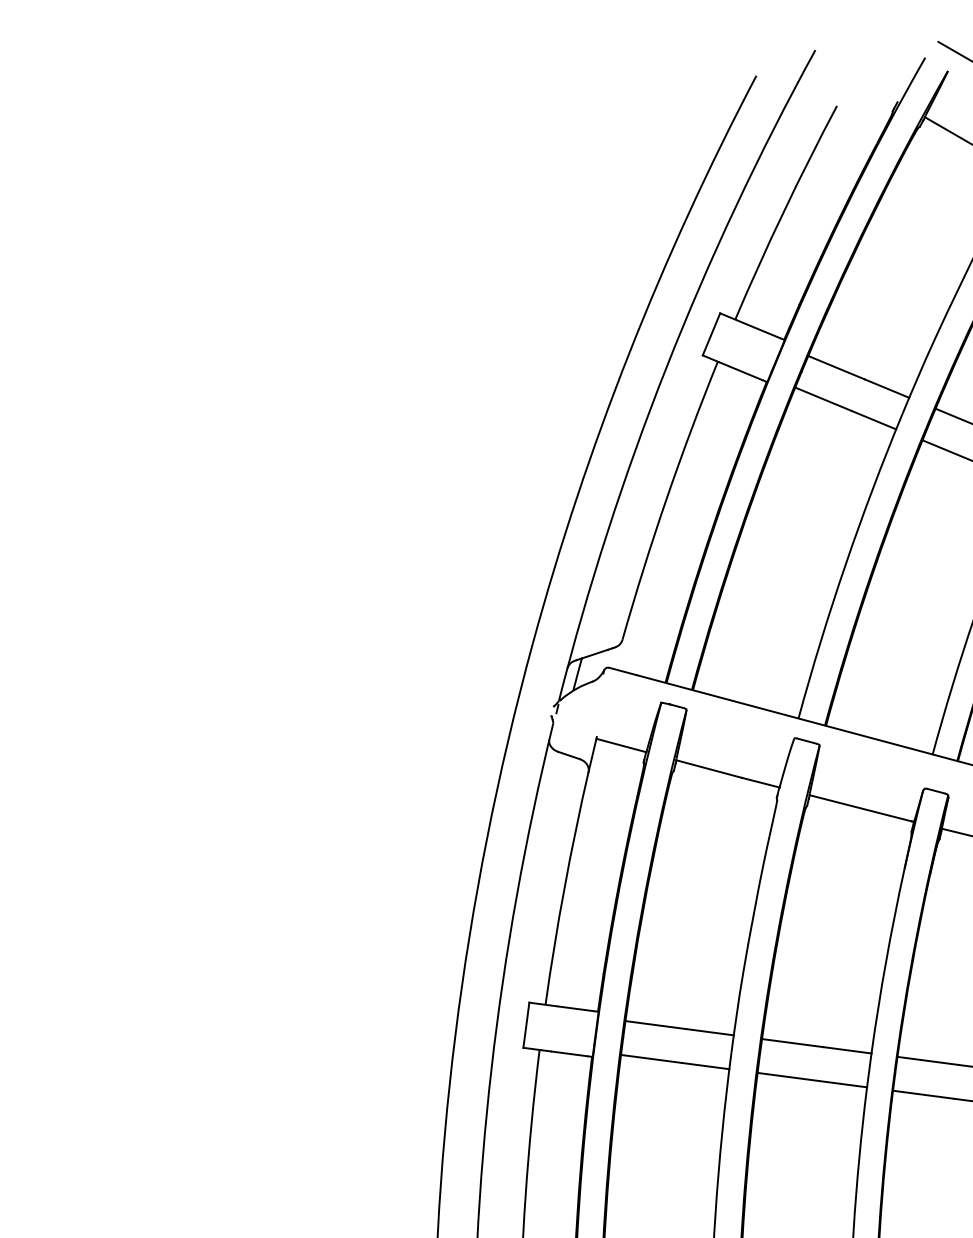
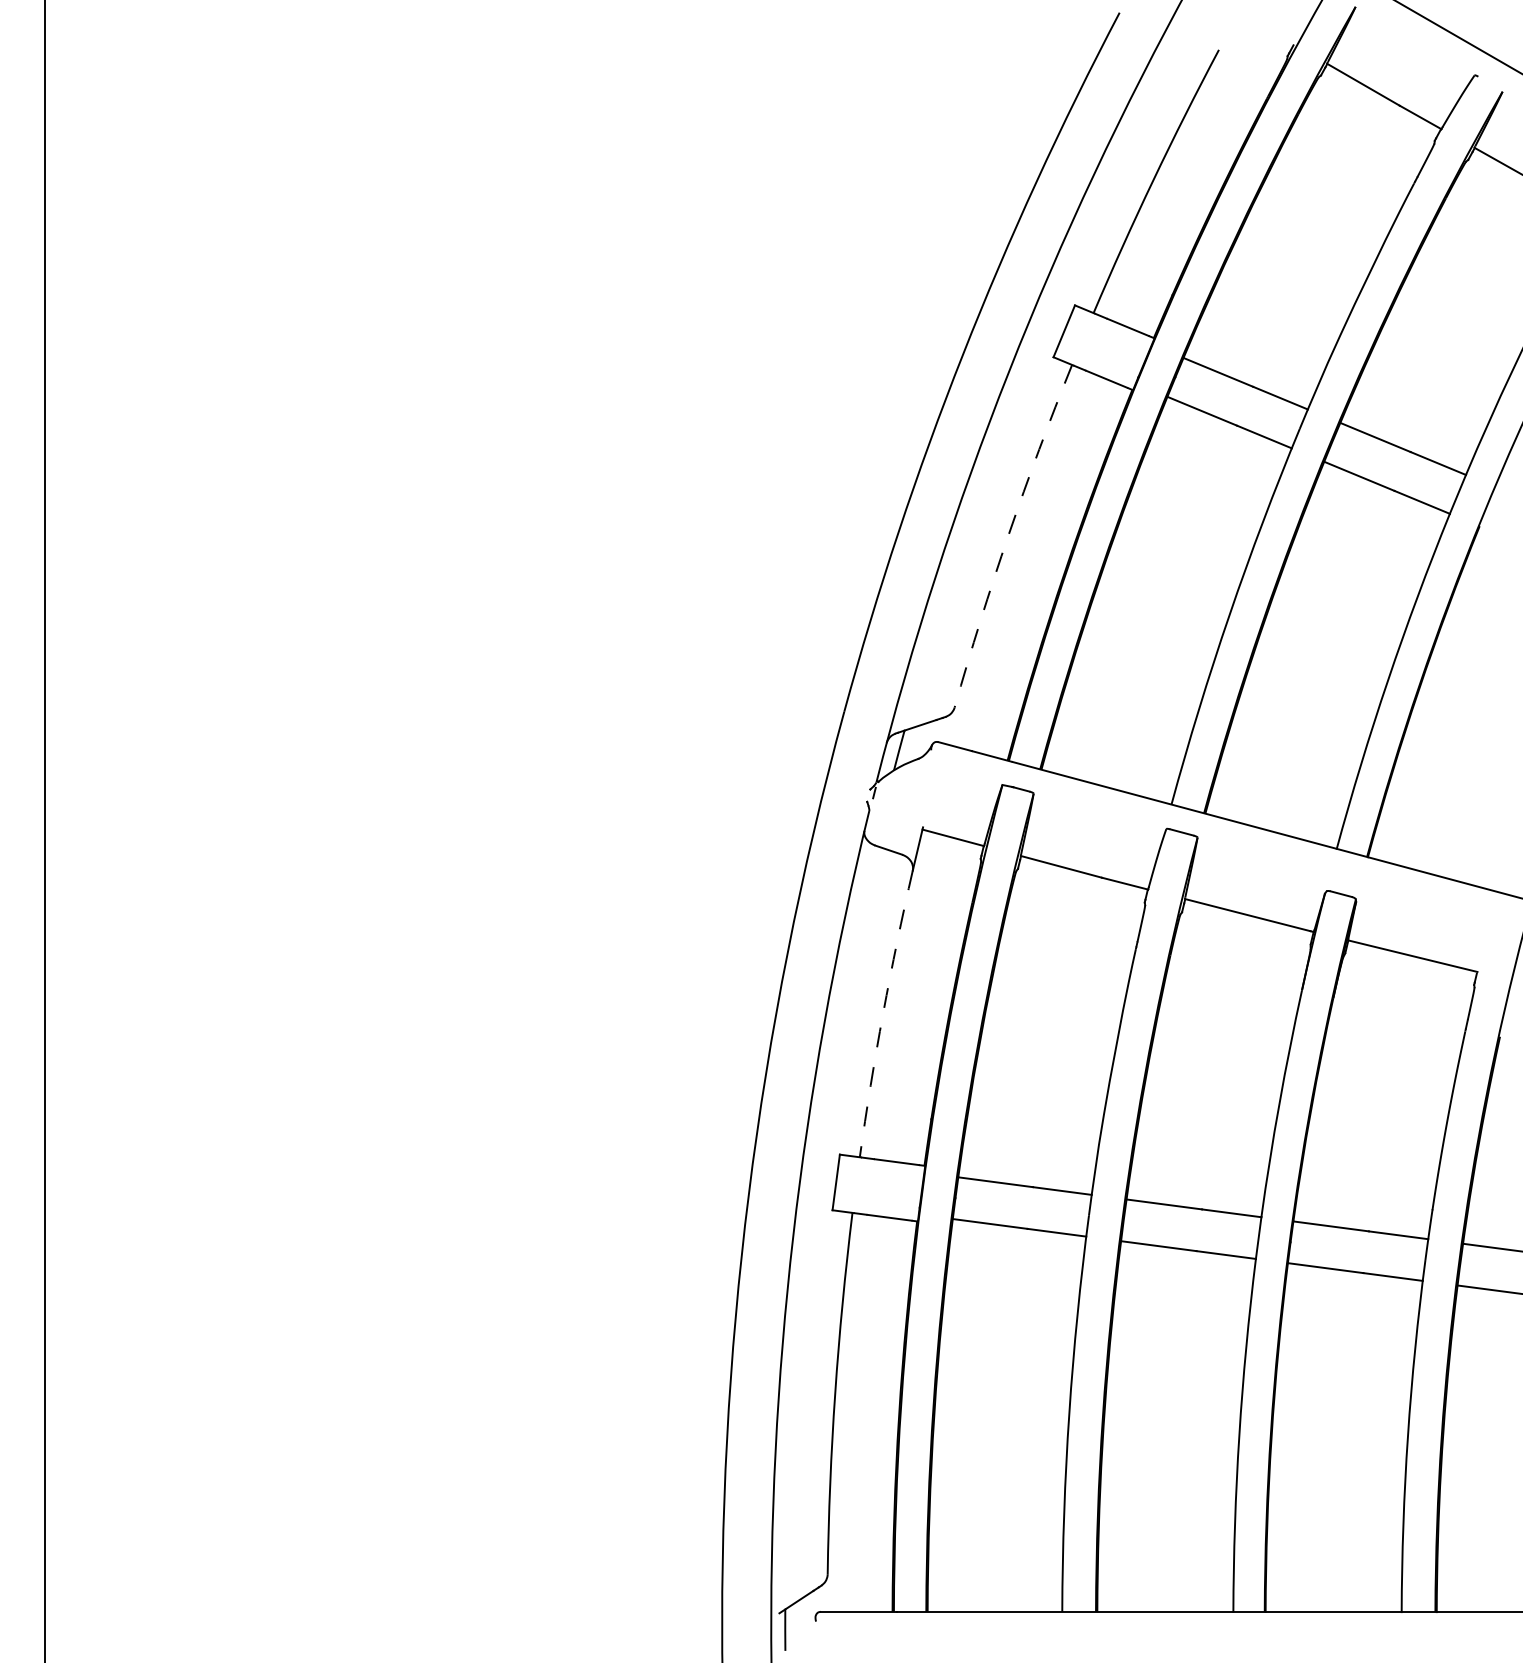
arc: (666, 499) -> (1008, 534), solid -> dashed
arc: (564, 888) -> (883, 1013), solid -> dashed

